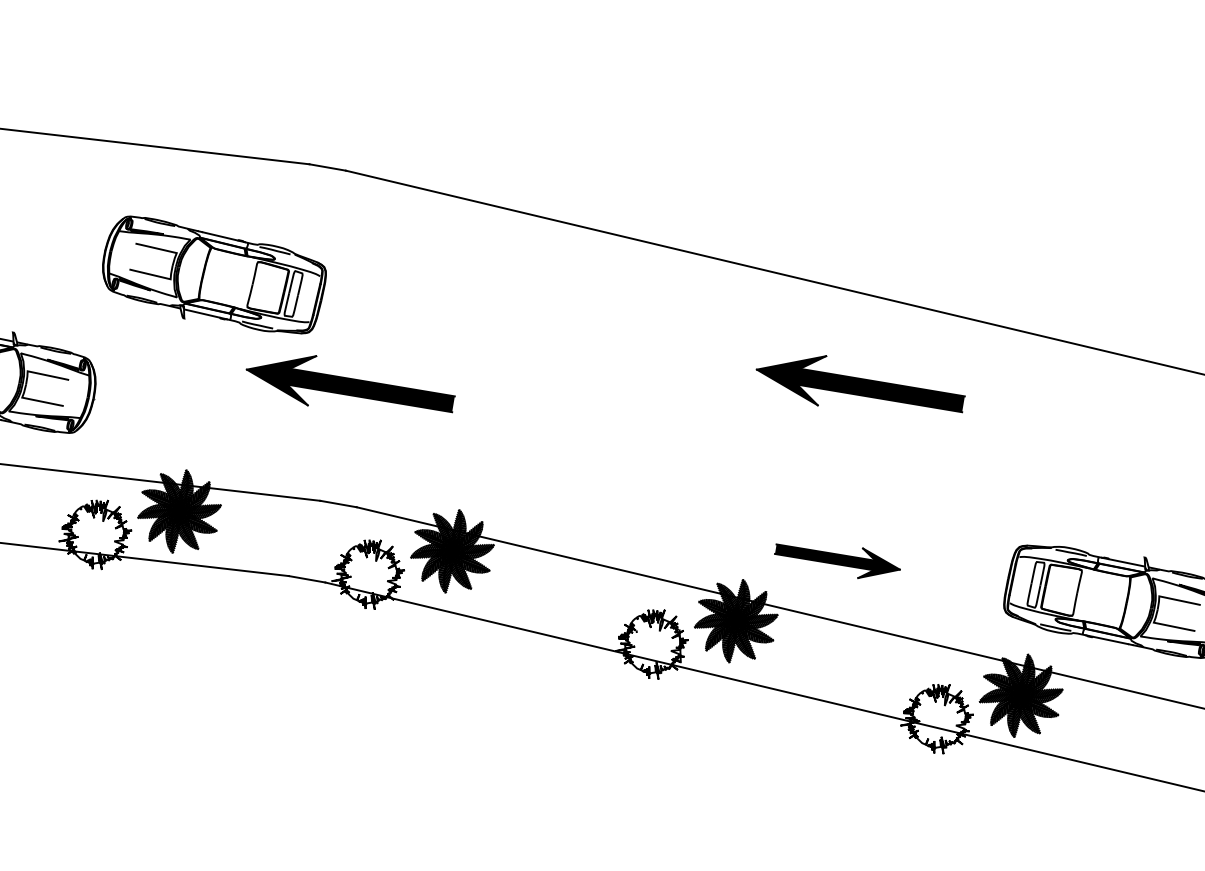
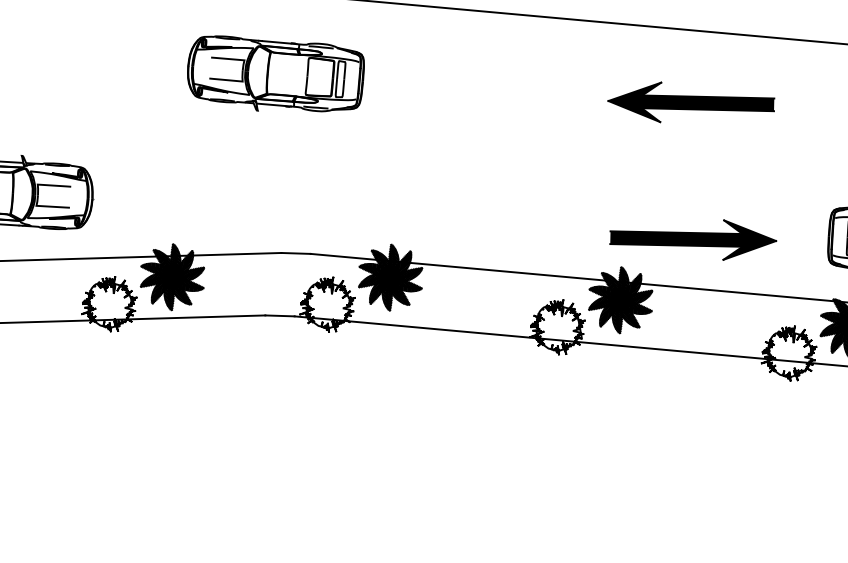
part: (214, 274) -> (276, 72), moved
part: (350, 384) -> (291, 158), removed
part: (837, 561) -> (693, 242), size x1.67

